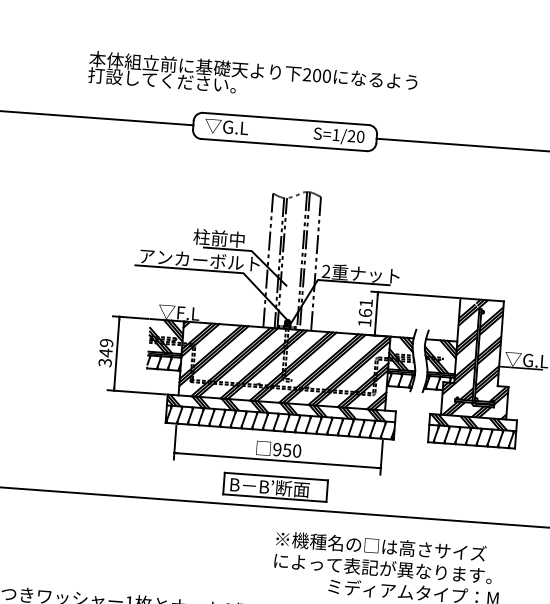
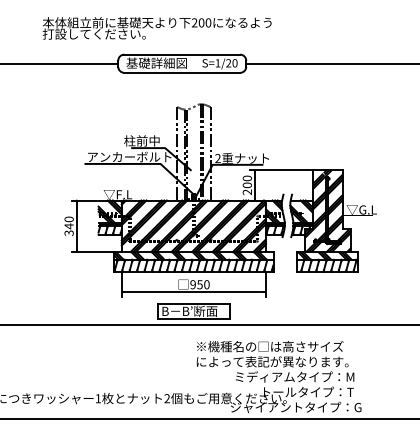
text: (248, 127) -> (156, 62), ▽G.L -> 基礎詳細図
text: (364, 313) -> (246, 185), 161 -> 200
text: (105, 343) -> (68, 219), 349 -> 340

